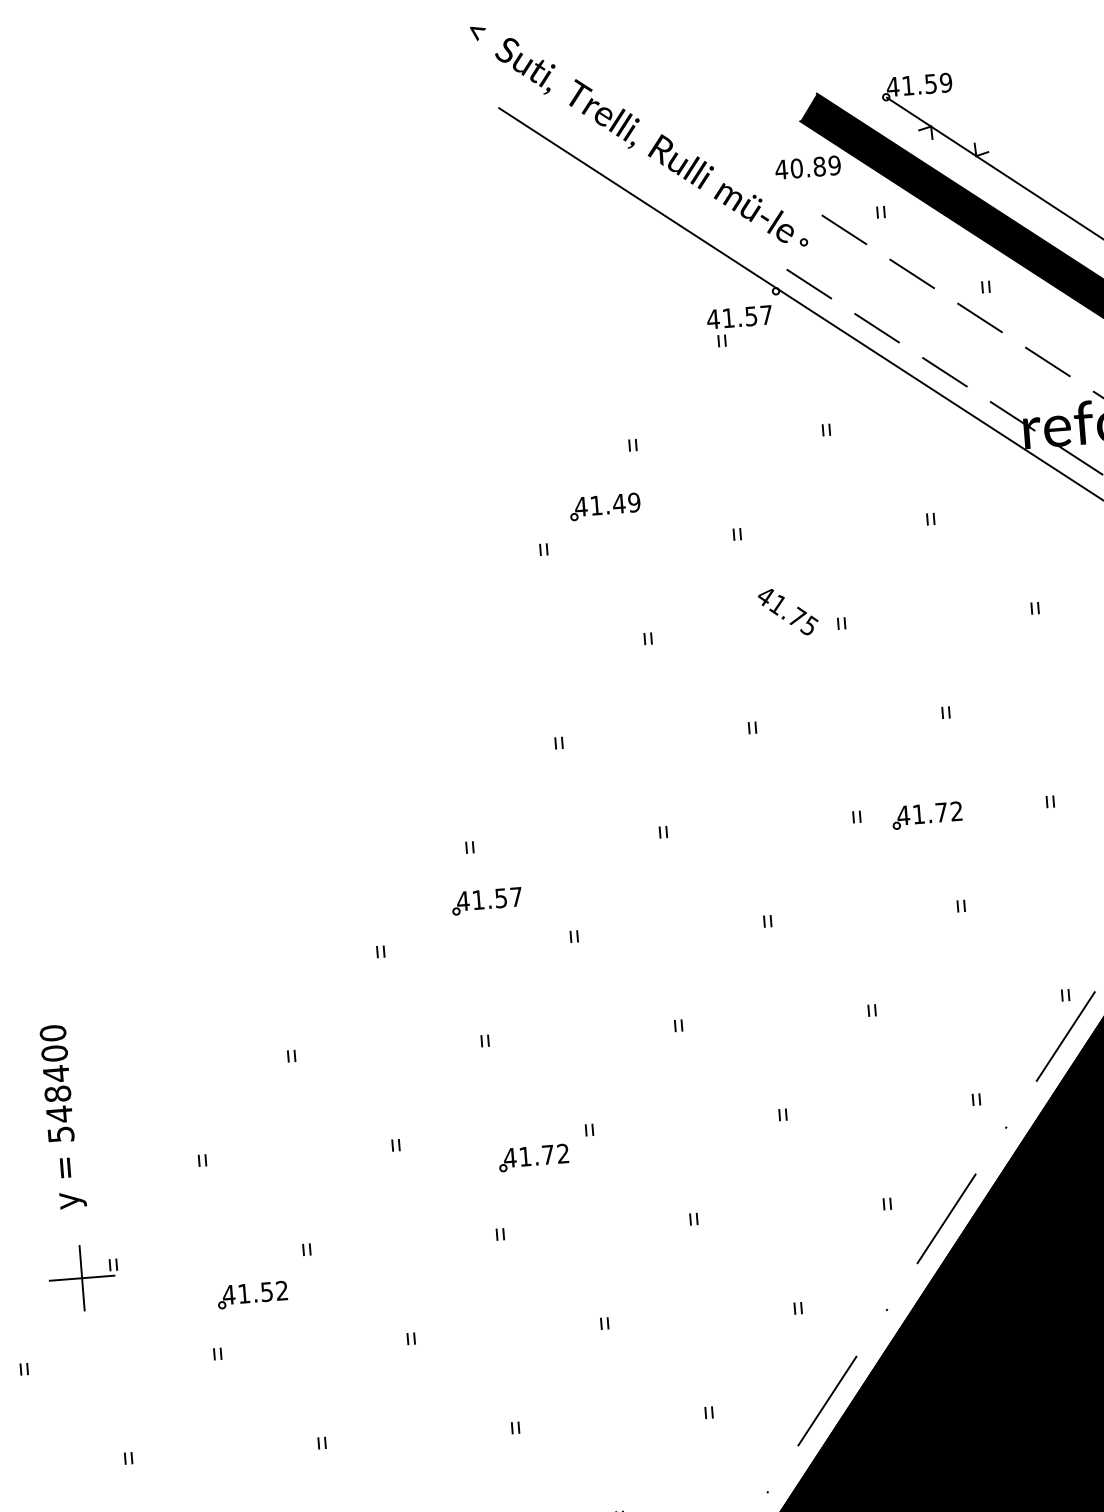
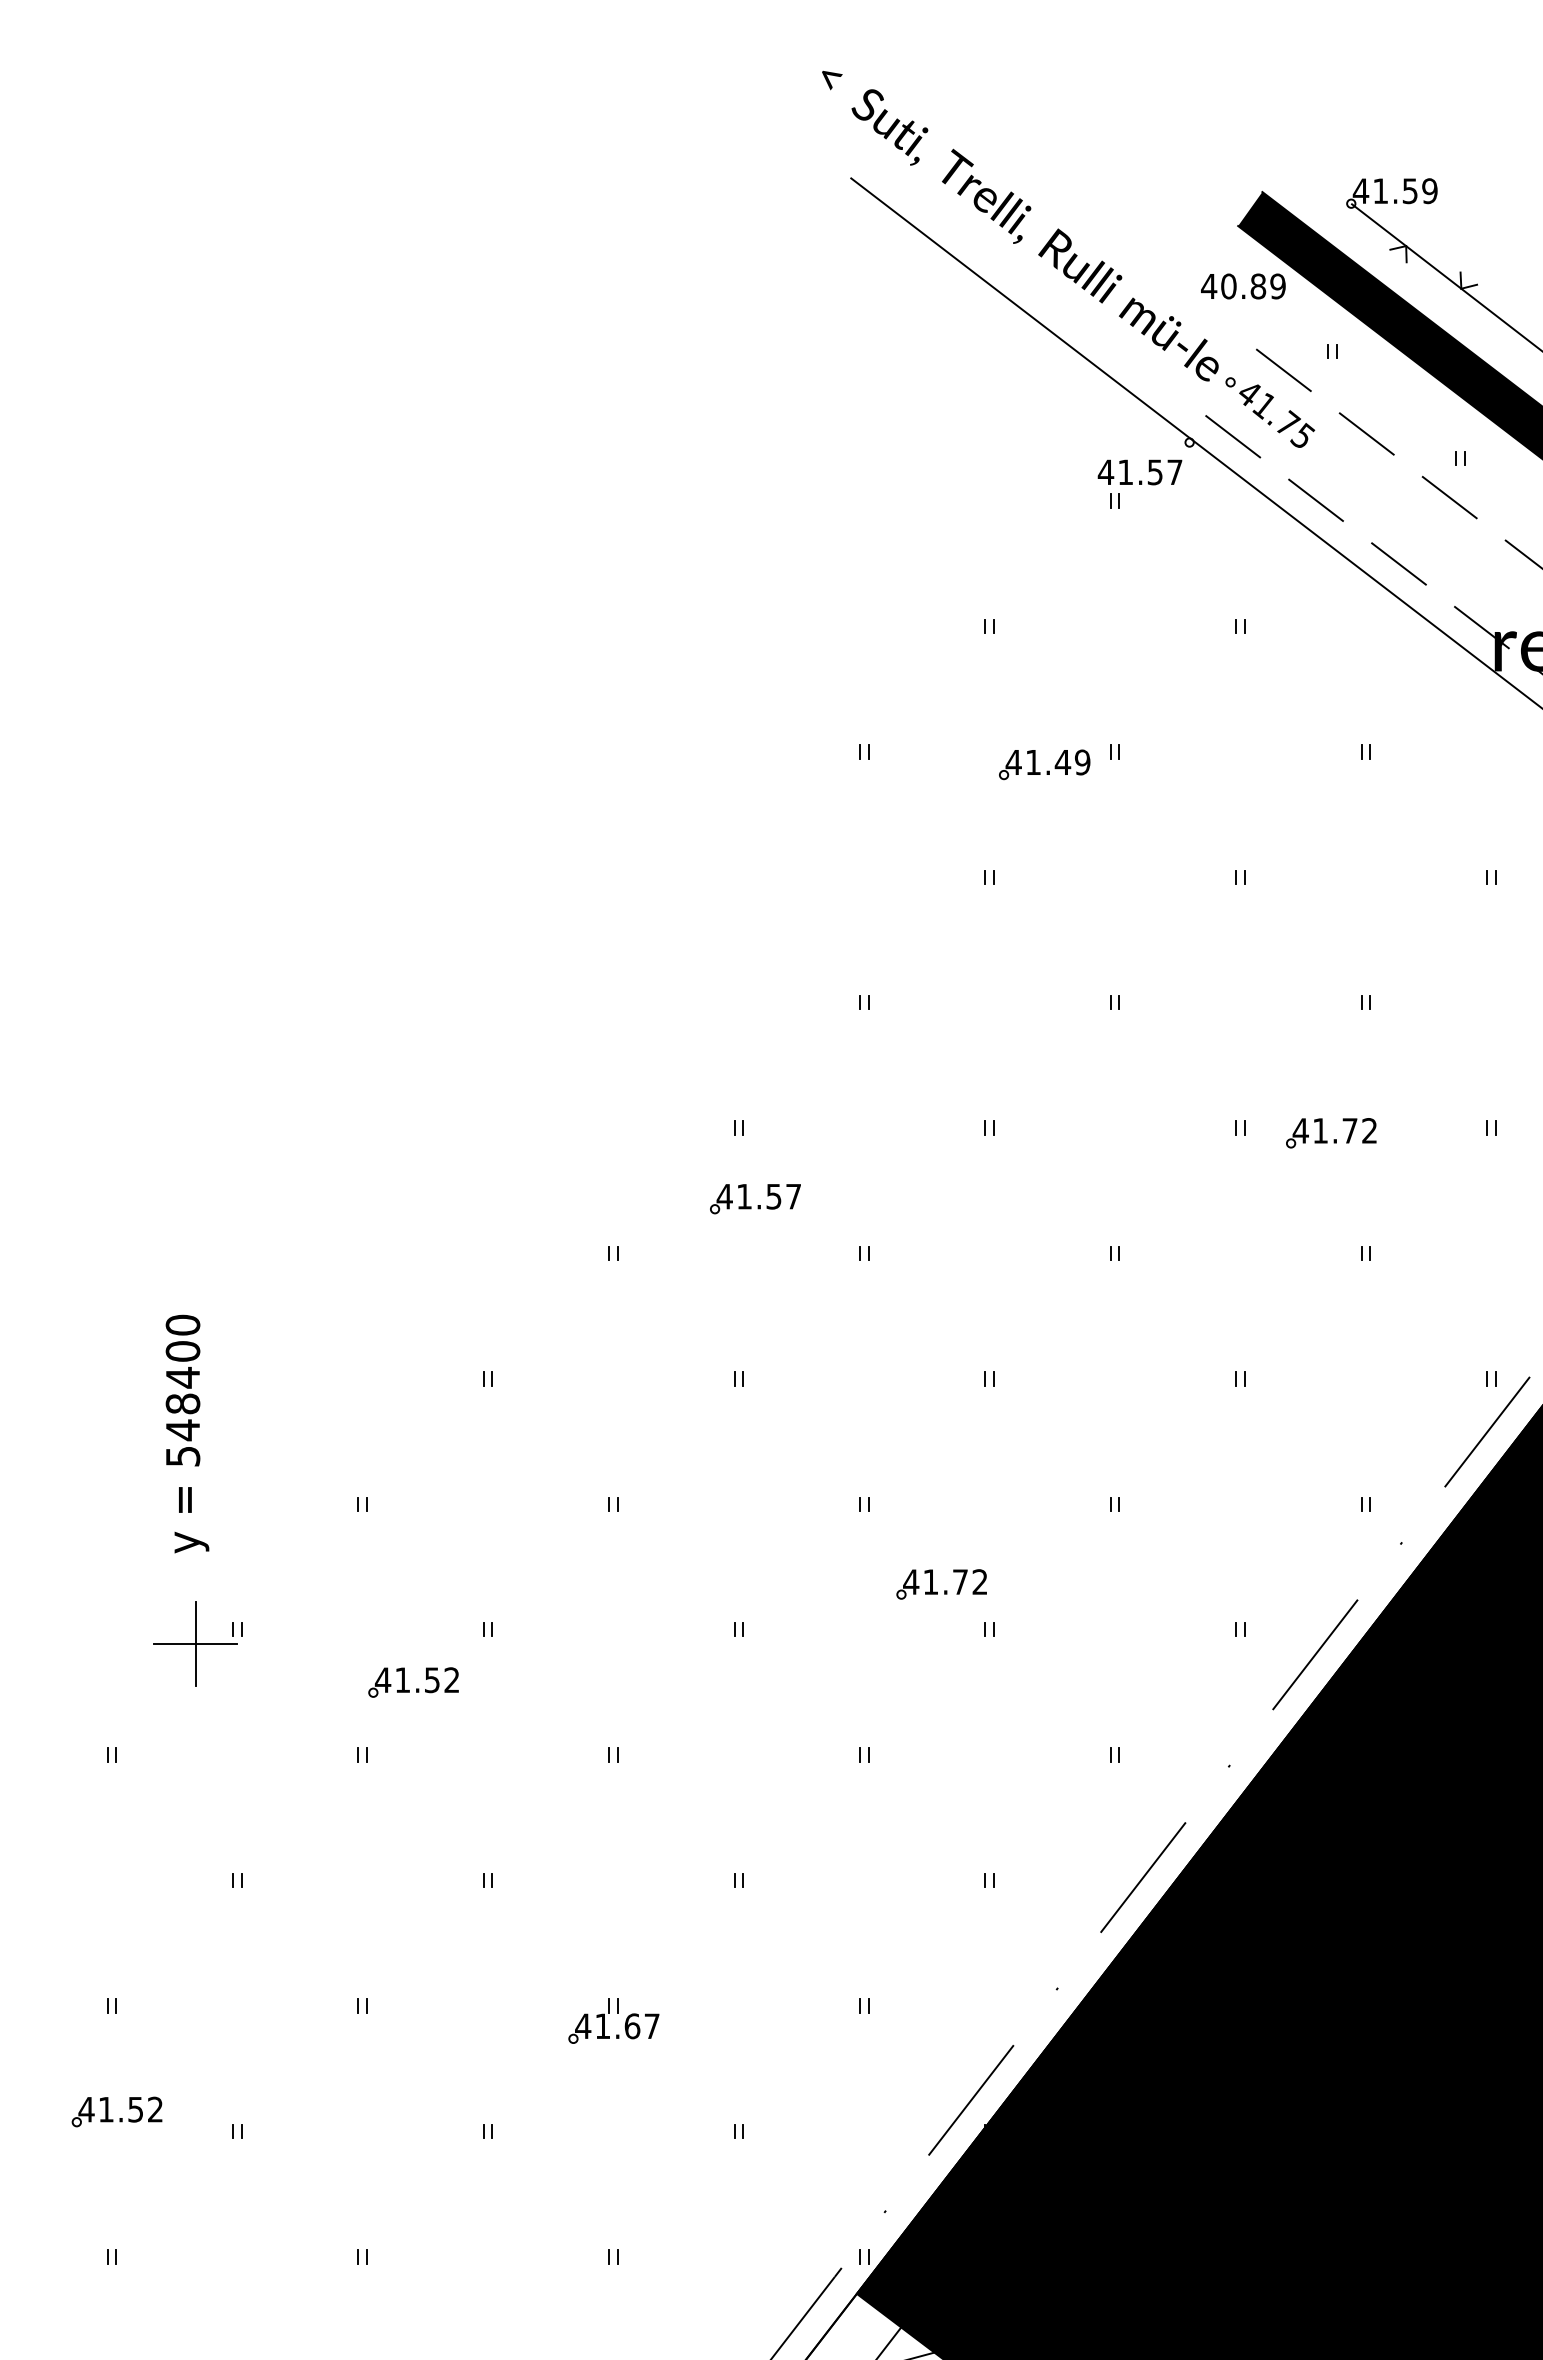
part: (607, 510) -> (1047, 770), moved
text: (788, 611) -> (1277, 415), moved
part: (536, 1162) -> (944, 1590), moved

